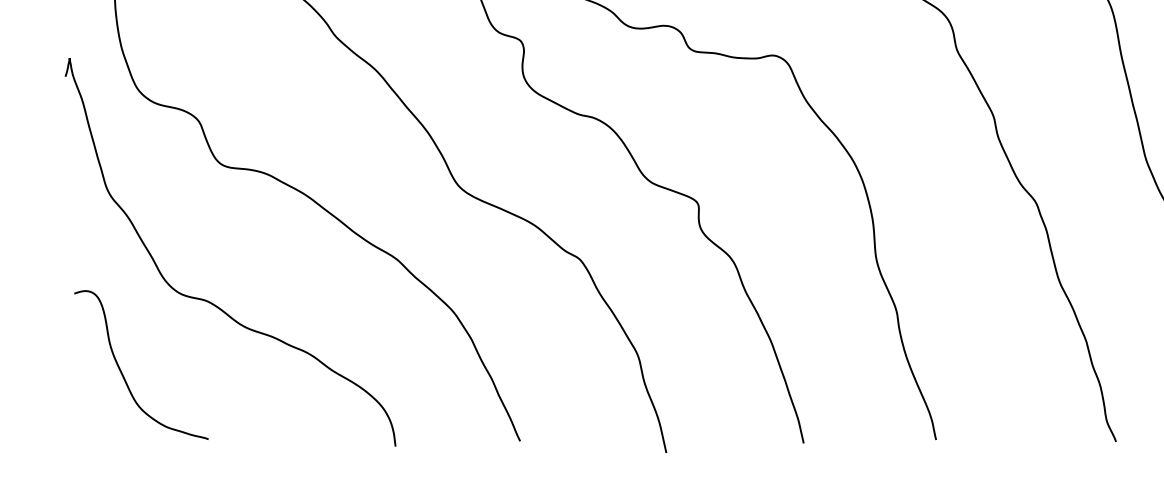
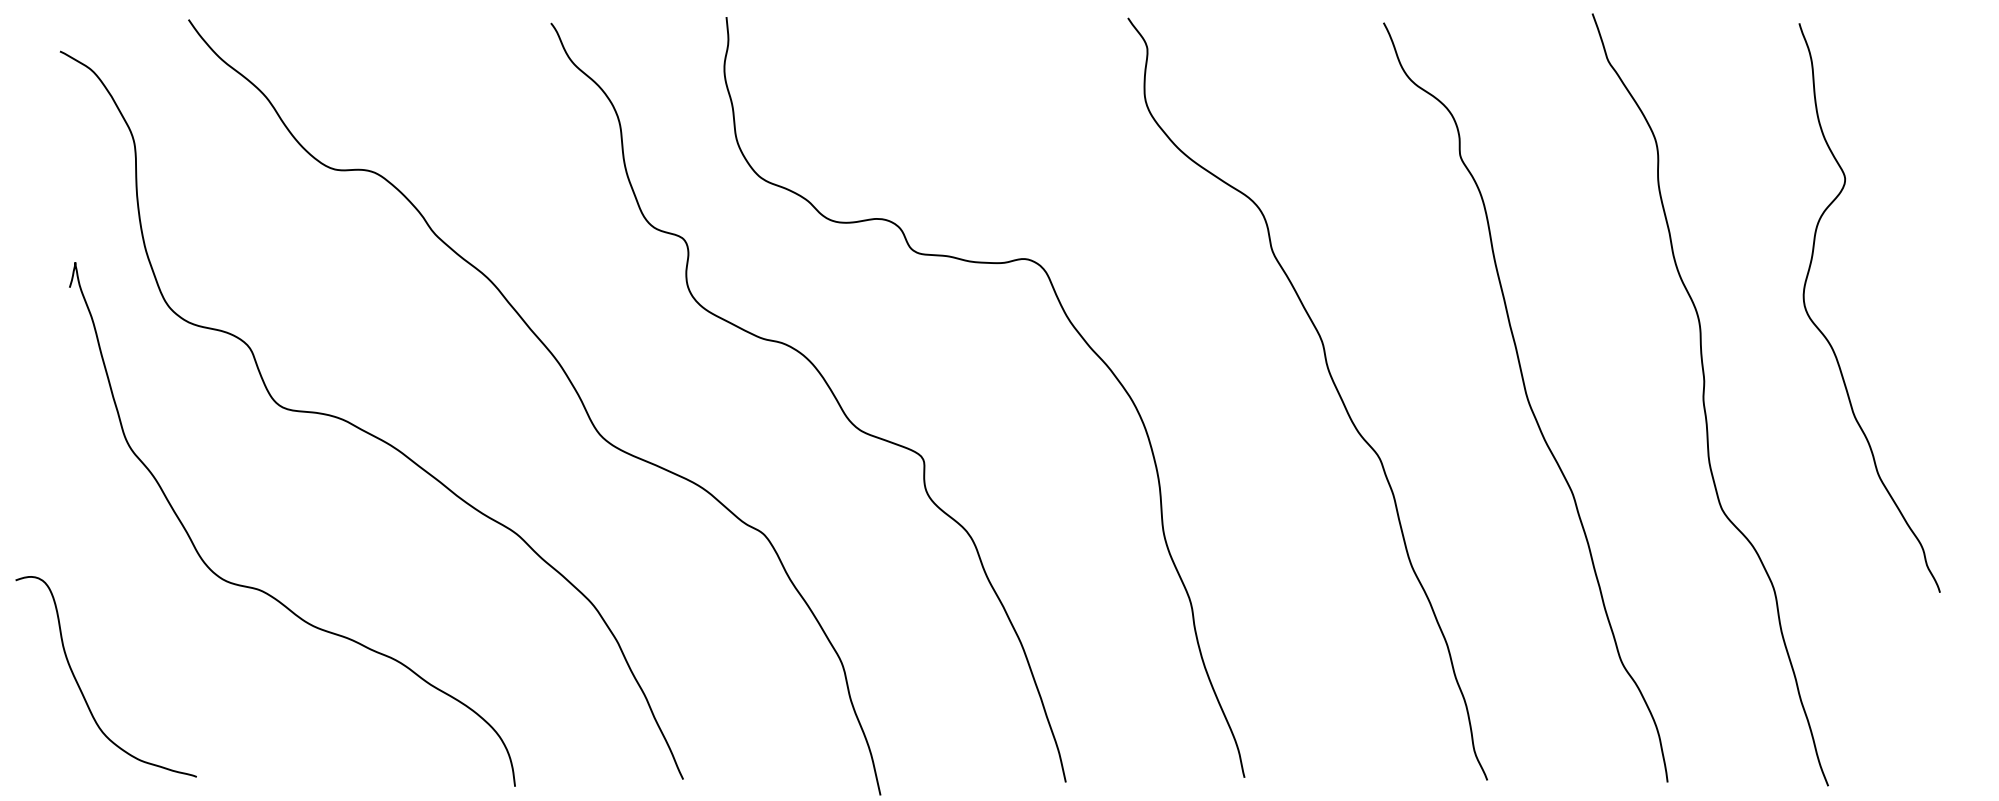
curve: (123, 374) -> (81, 689), moved

